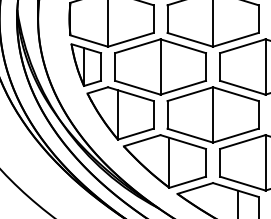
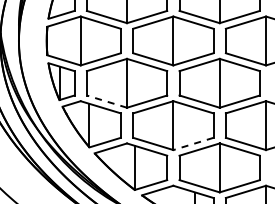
line: (137, 87) -> (106, 101), solid -> dashed
line: (235, 135) -> (193, 143), solid -> dashed

